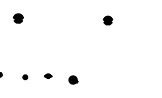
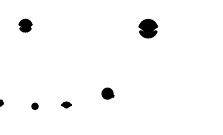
part: (108, 20) -> (149, 28), size x1.6
part: (73, 79) -> (108, 92), moved

